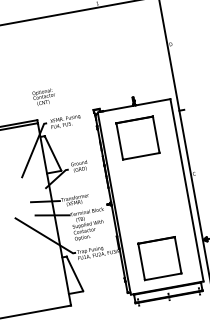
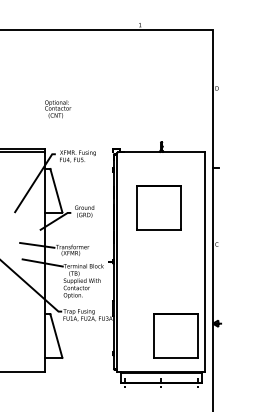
text: (44, 97) -> (58, 109), moved
part: (137, 137) -> (158, 207), moved
part: (159, 258) -> (175, 335), moved

